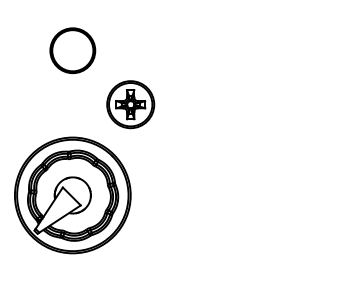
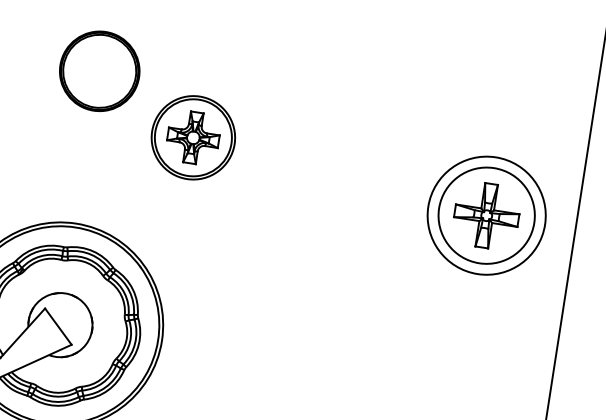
part: (300, 97) -> (486, 215), added
part: (130, 104) -> (193, 137), moved

